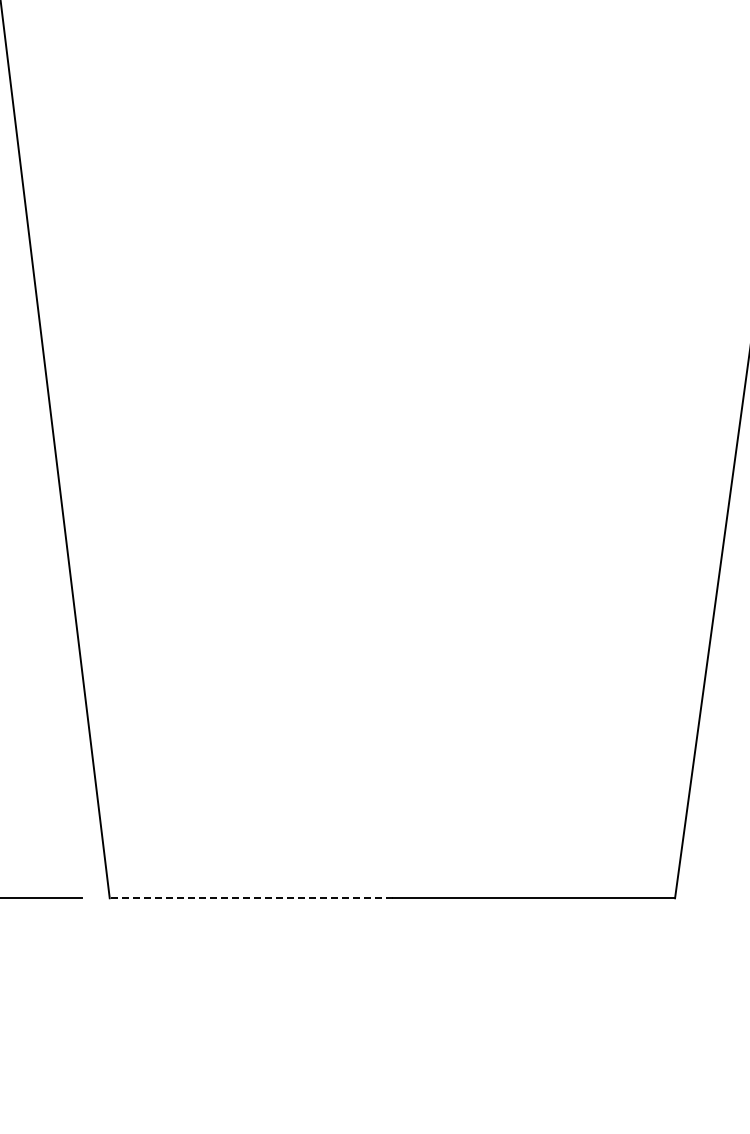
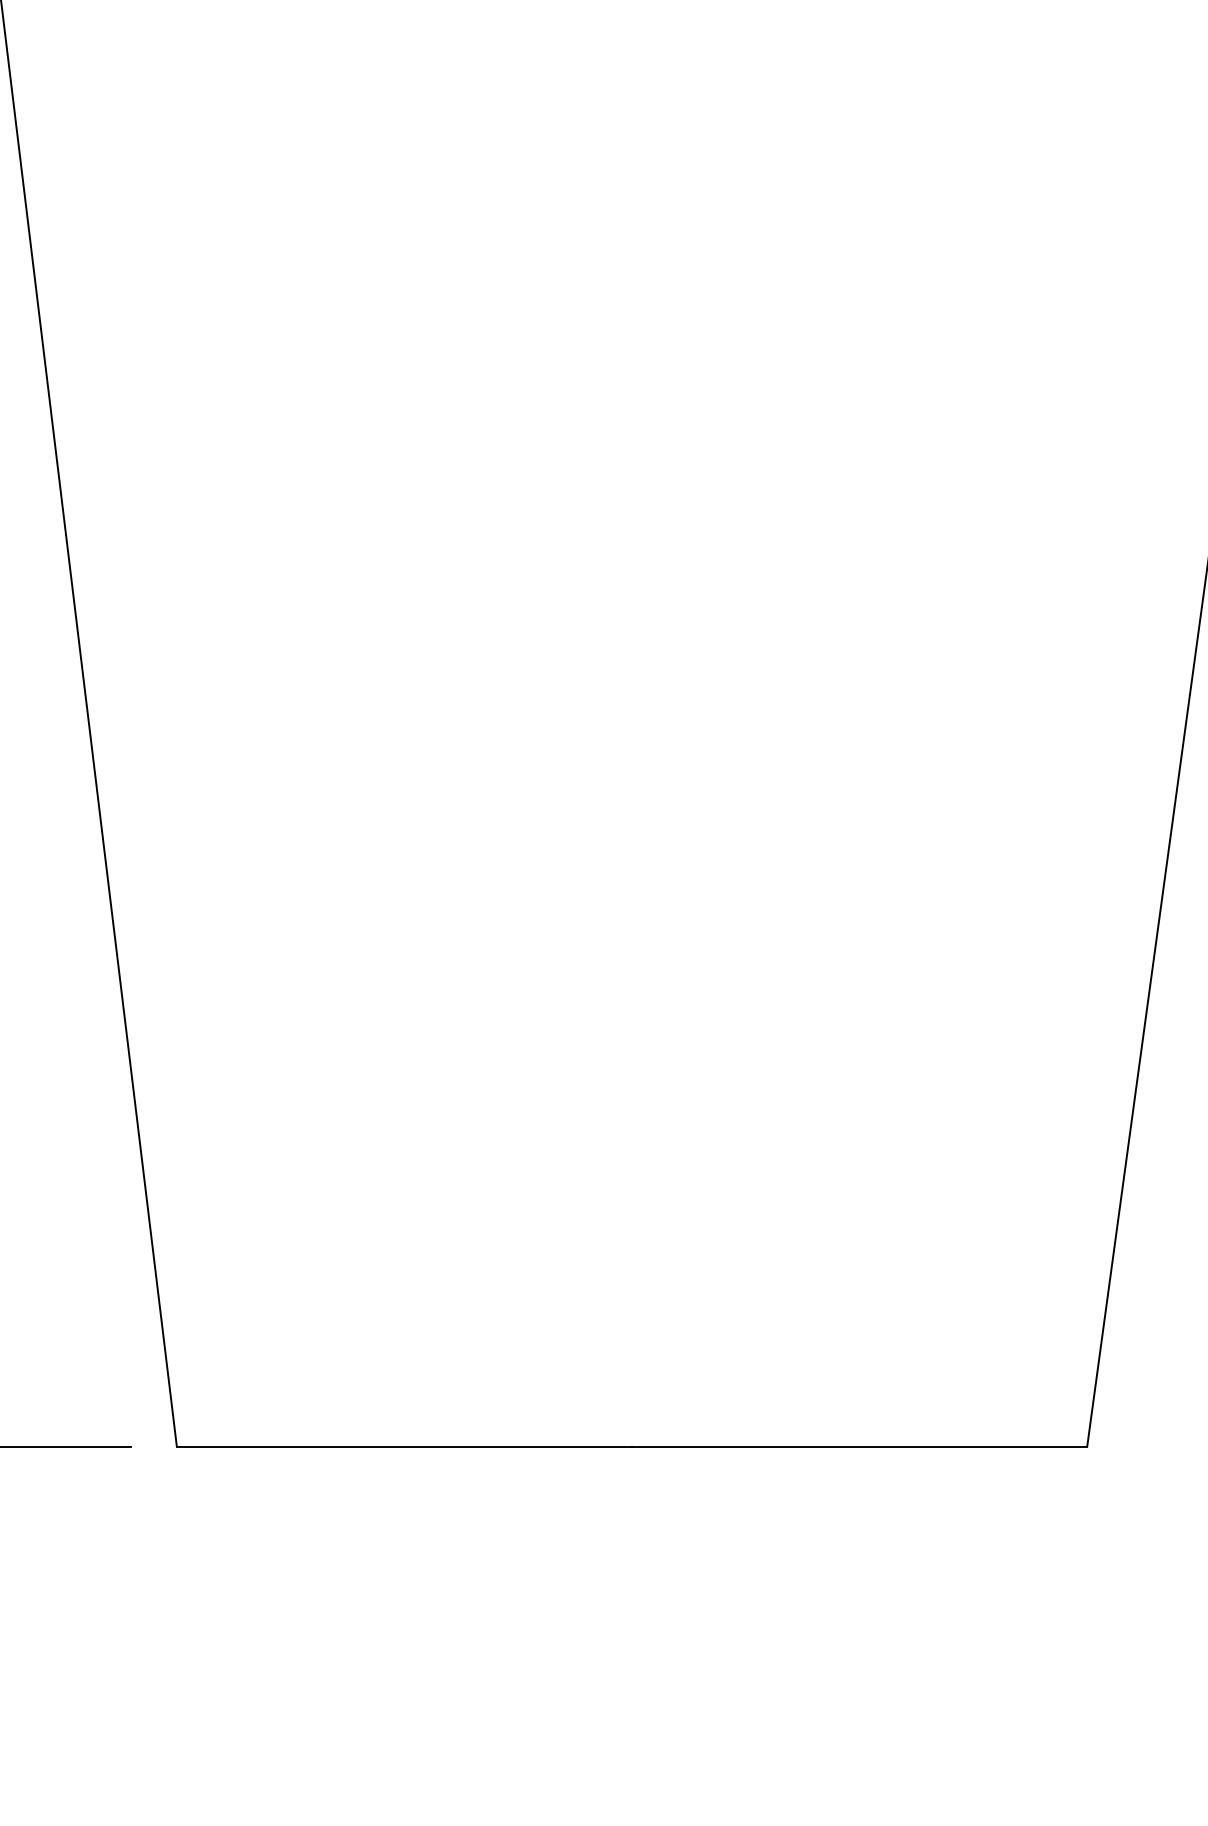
line: (250, 898) -> (403, 1446), dashed -> solid

